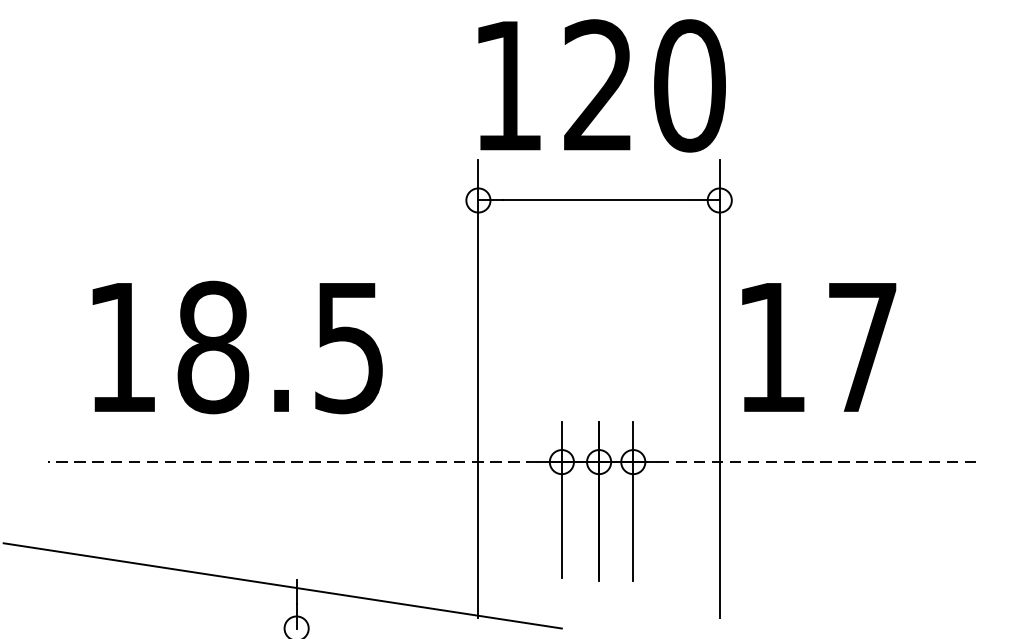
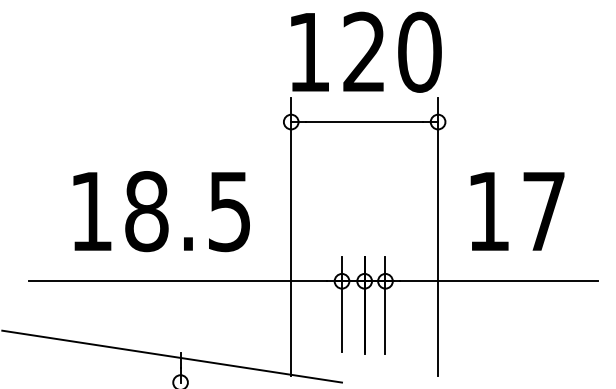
text: (237, 347) -> (161, 211), moved
text: (819, 347) -> (517, 211), moved
line: (293, 462) -> (178, 281), dashed -> solid
line: (819, 462) -> (498, 281), dashed -> solid

